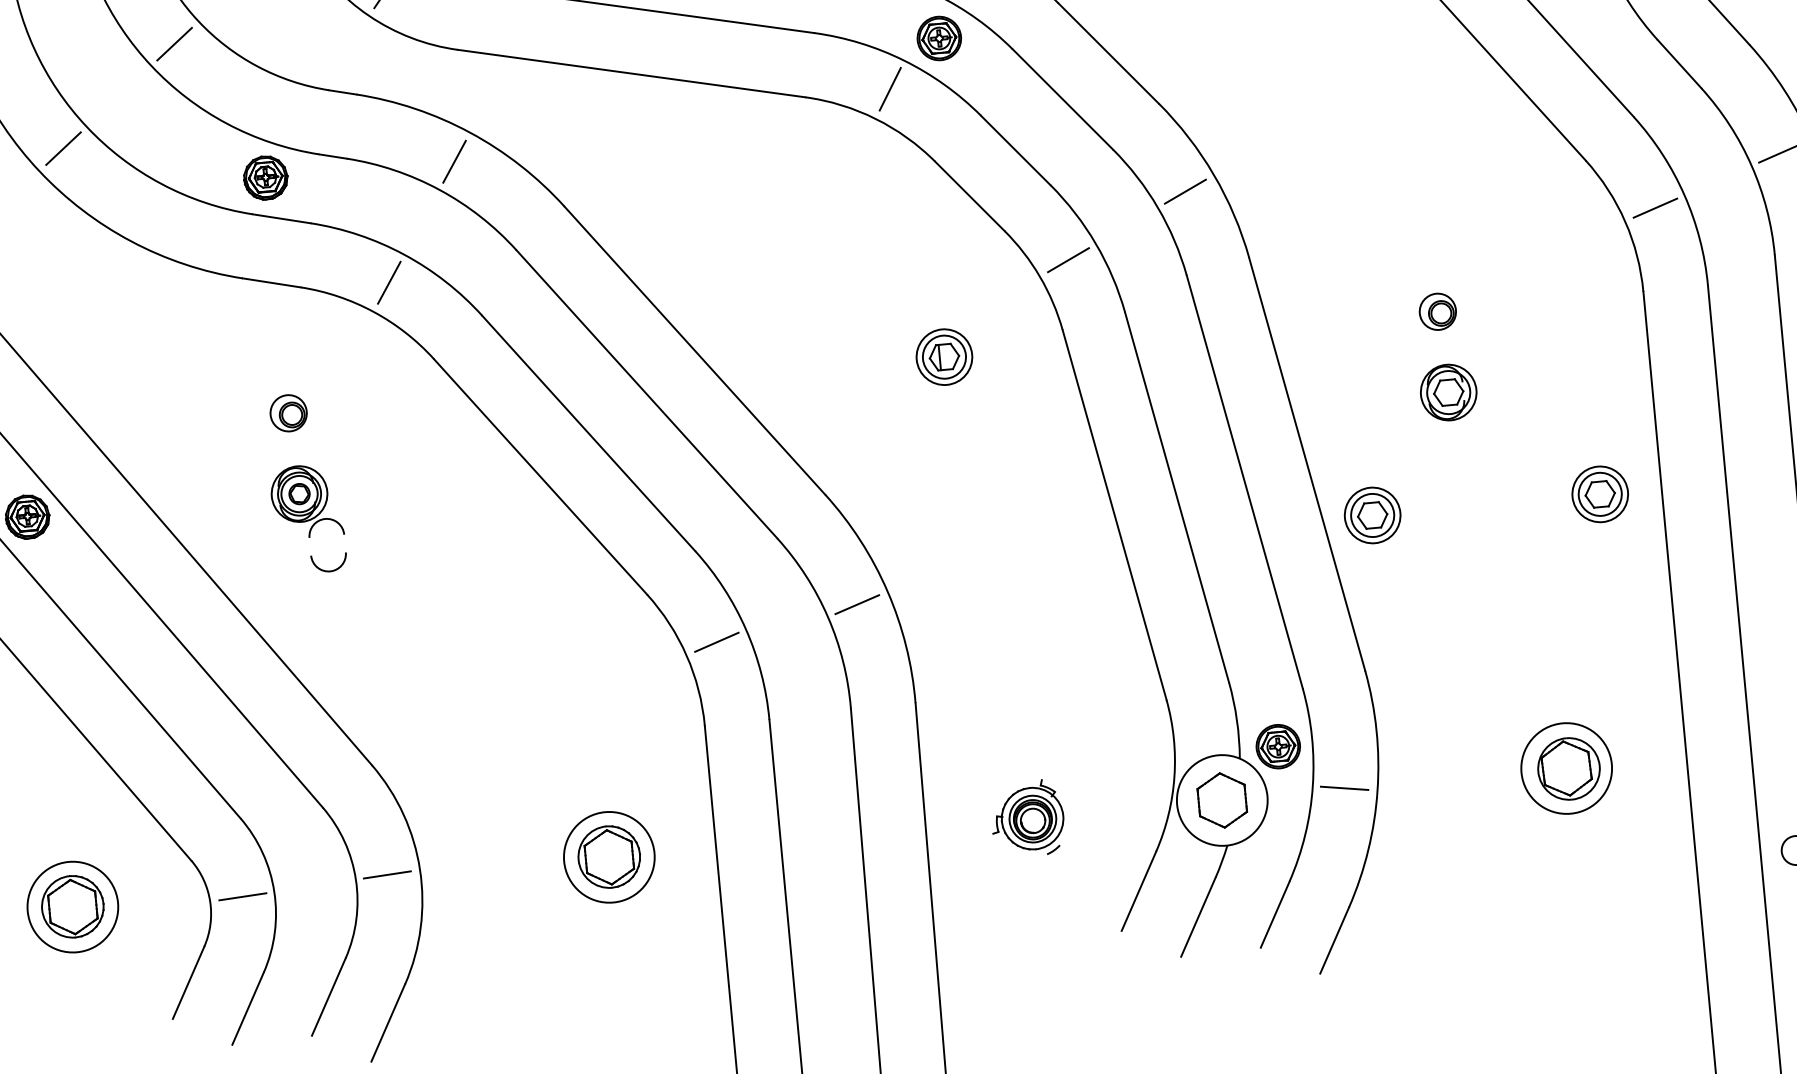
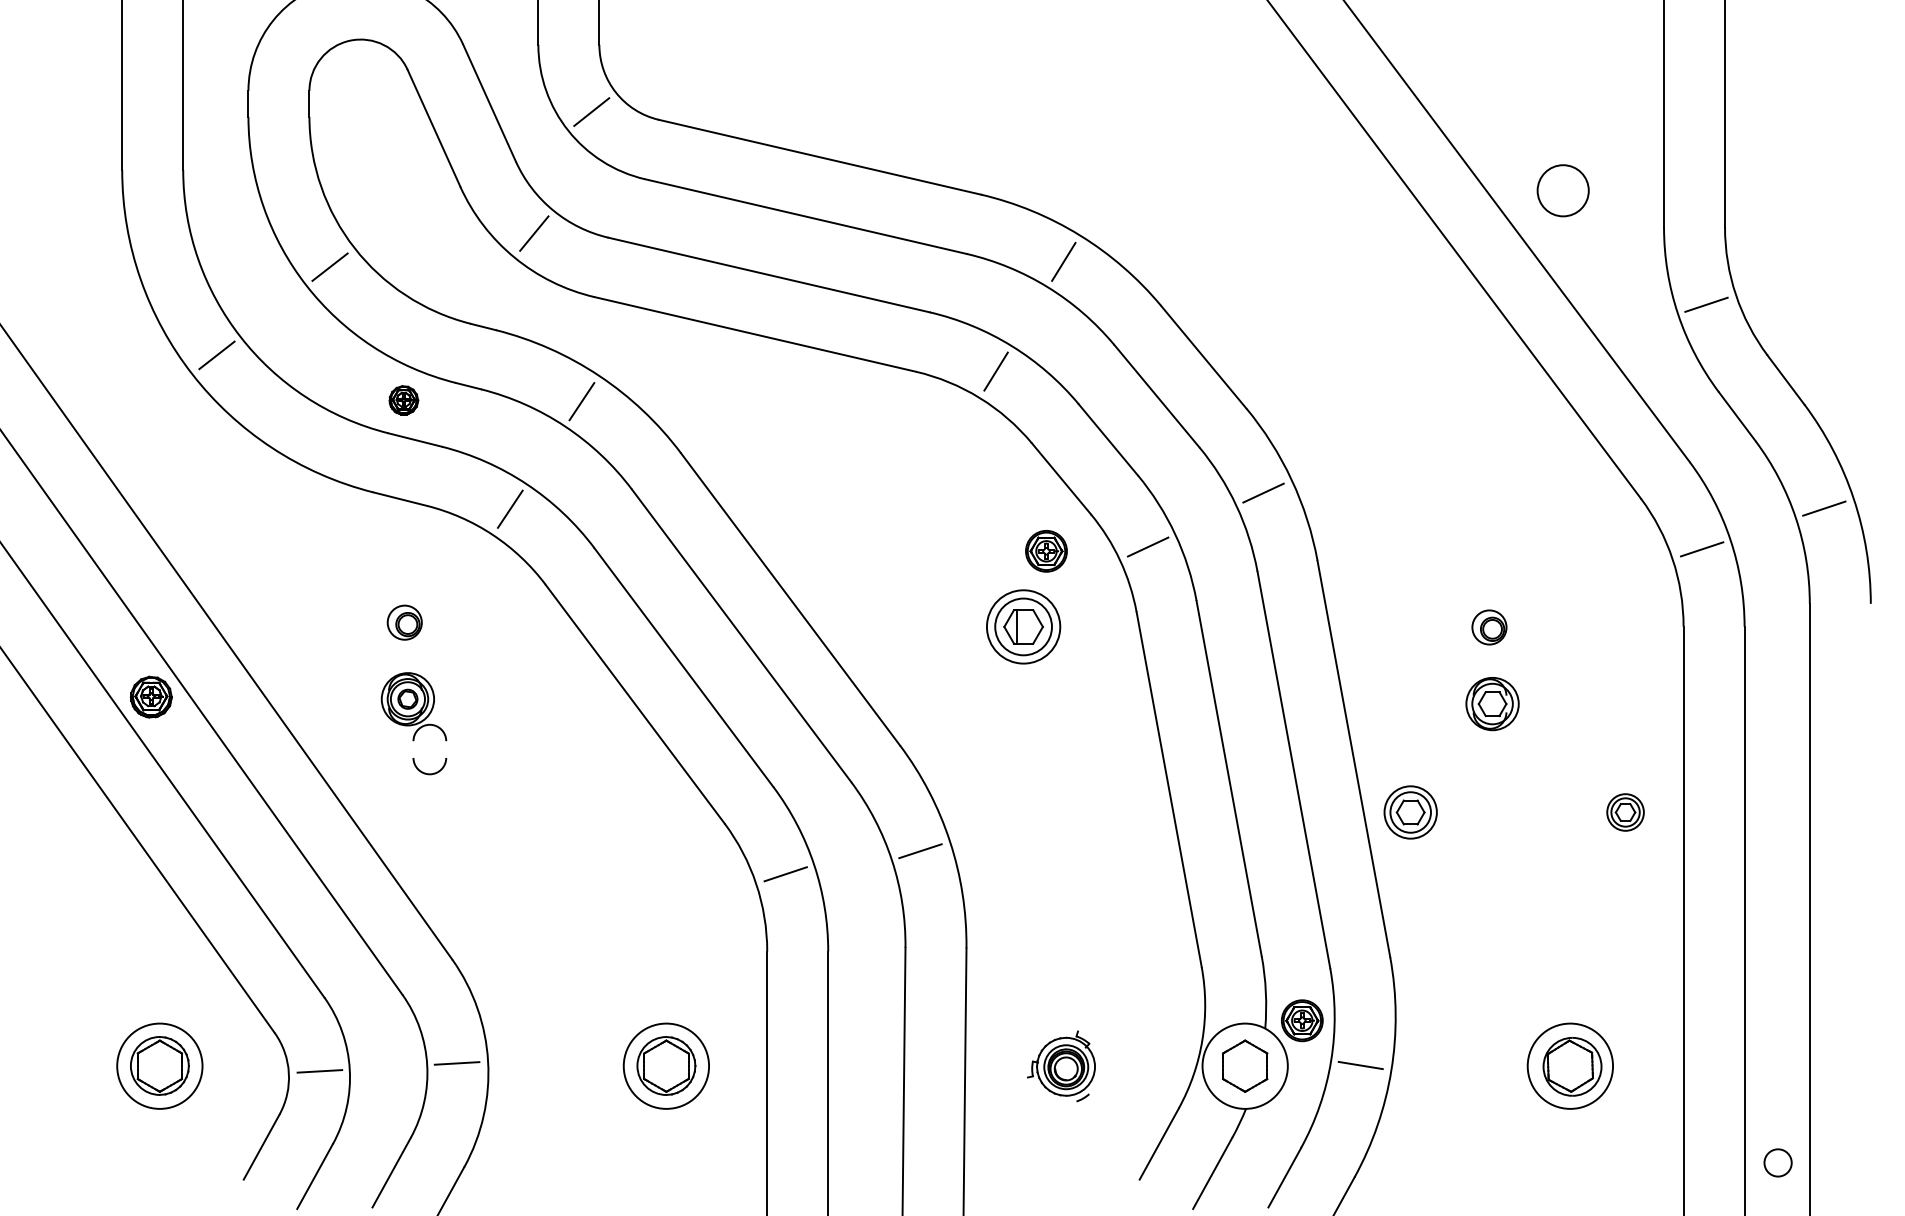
part: (939, 38) -> (1046, 551), moved
part: (265, 178) -> (403, 400), size x0.7
part: (944, 357) -> (1023, 627), size x1.4
part: (1600, 494) -> (1625, 812), size x0.7

